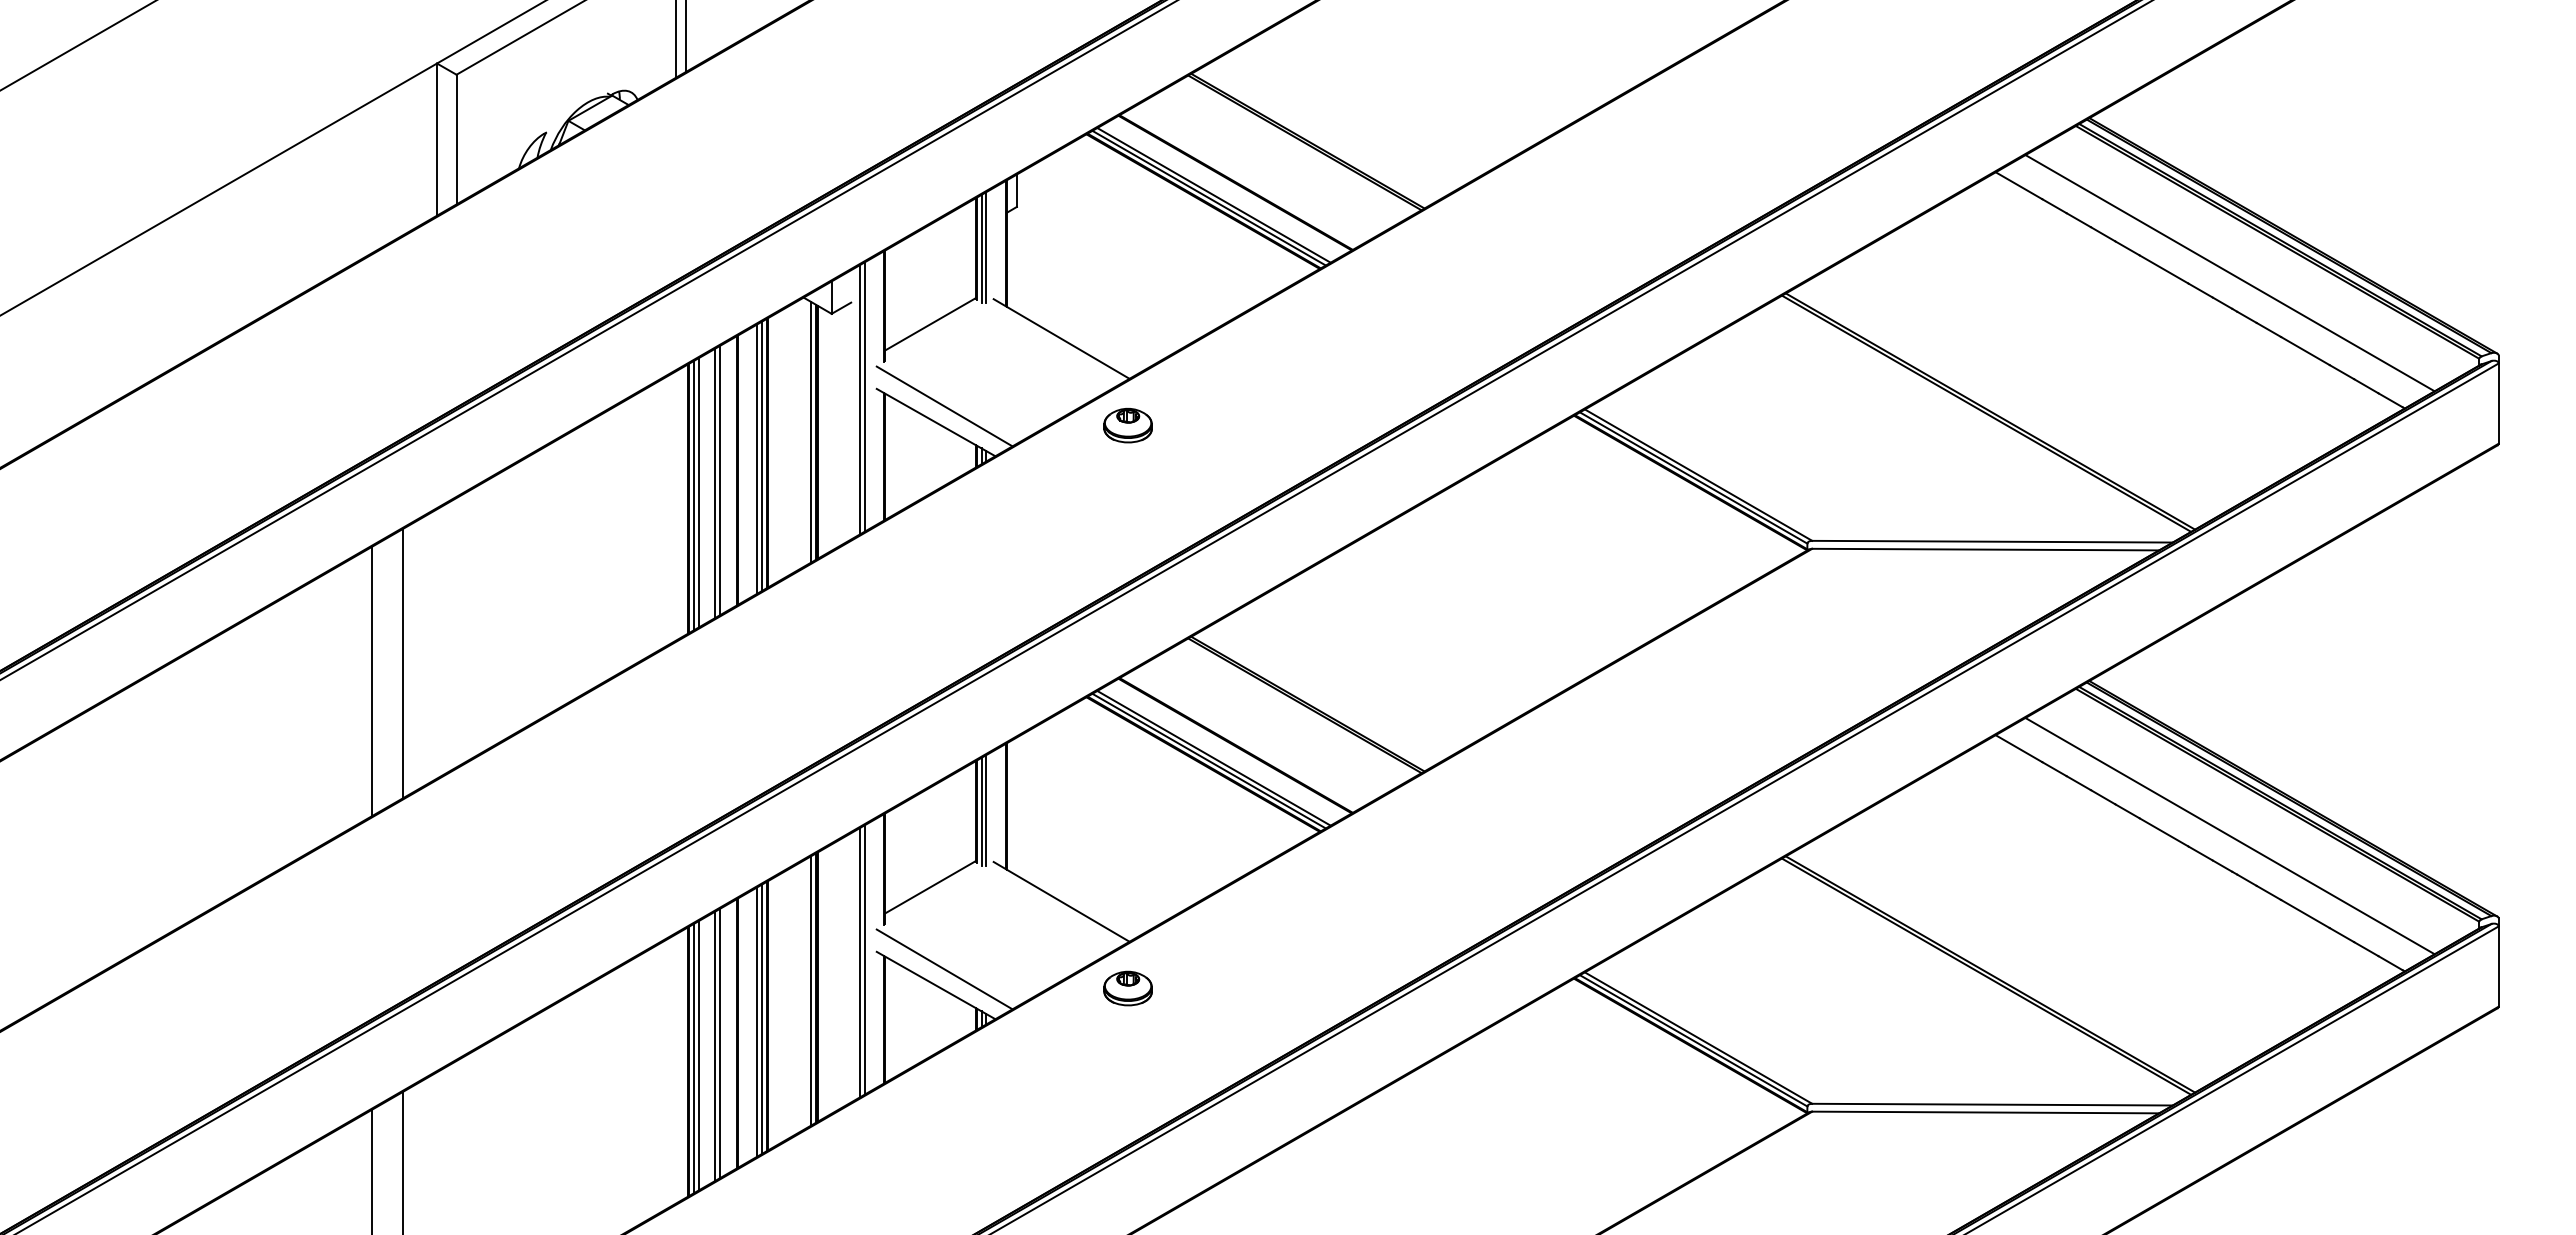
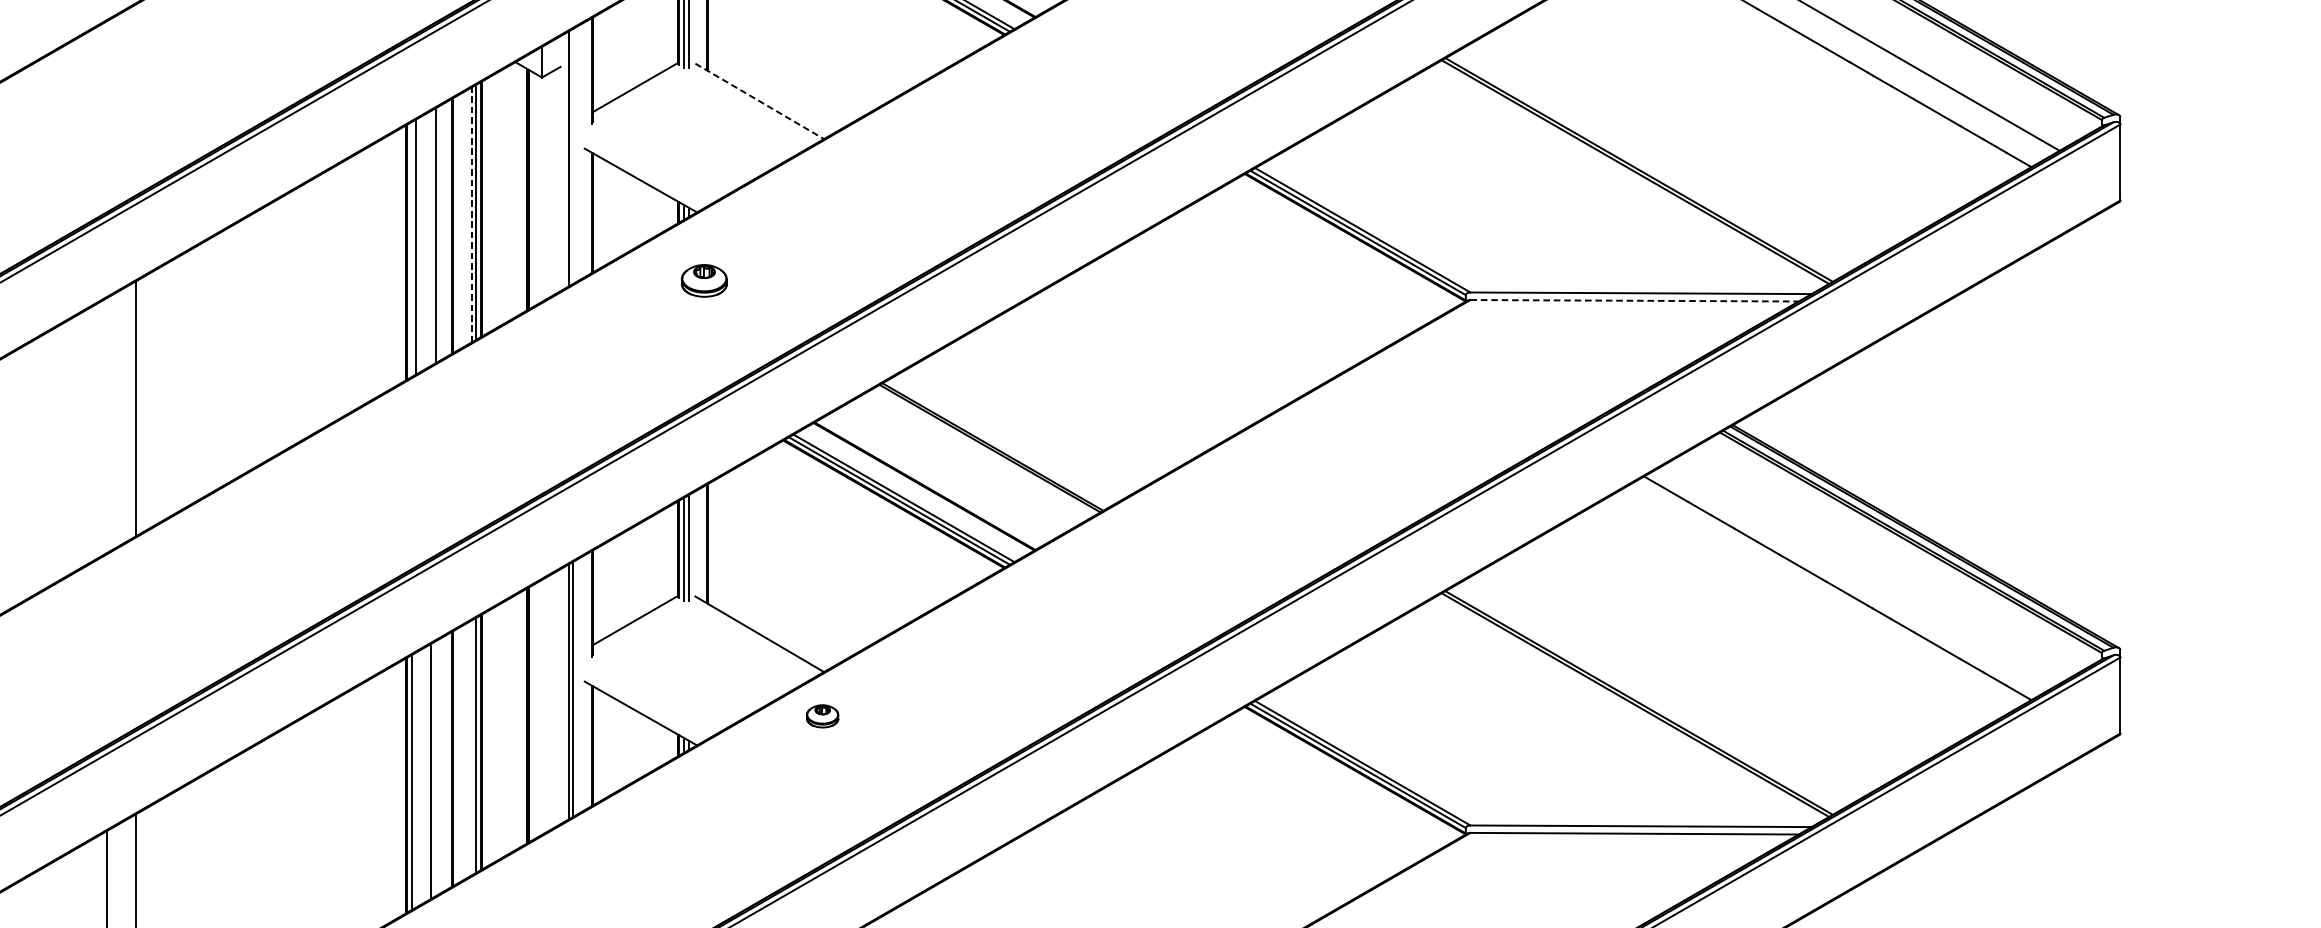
line: (1061, 339) -> (759, 101), solid -> dashed
line: (864, 396) -> (573, 155), removed
line: (944, 406) -> (648, 165), removed
part: (1127, 425) -> (703, 280), moved
line: (811, 431) -> (522, 188), removed
line: (757, 459) -> (471, 215), solid -> dashed
line: (714, 483) -> (431, 238), removed
line: (694, 495) -> (412, 249), removed
line: (1986, 549) -> (1635, 300), solid -> dashed
line: (372, 681) -> (107, 425), removed
line: (2229, 836) -> (1865, 572), removed
line: (944, 969) -> (648, 698), removed
part: (1127, 988) -> (822, 716), size x0.7
line: (811, 990) -> (522, 718), removed
line: (757, 1021) -> (471, 747), removed
line: (719, 1043) -> (435, 768), removed
line: (698, 1055) -> (415, 779), removed

